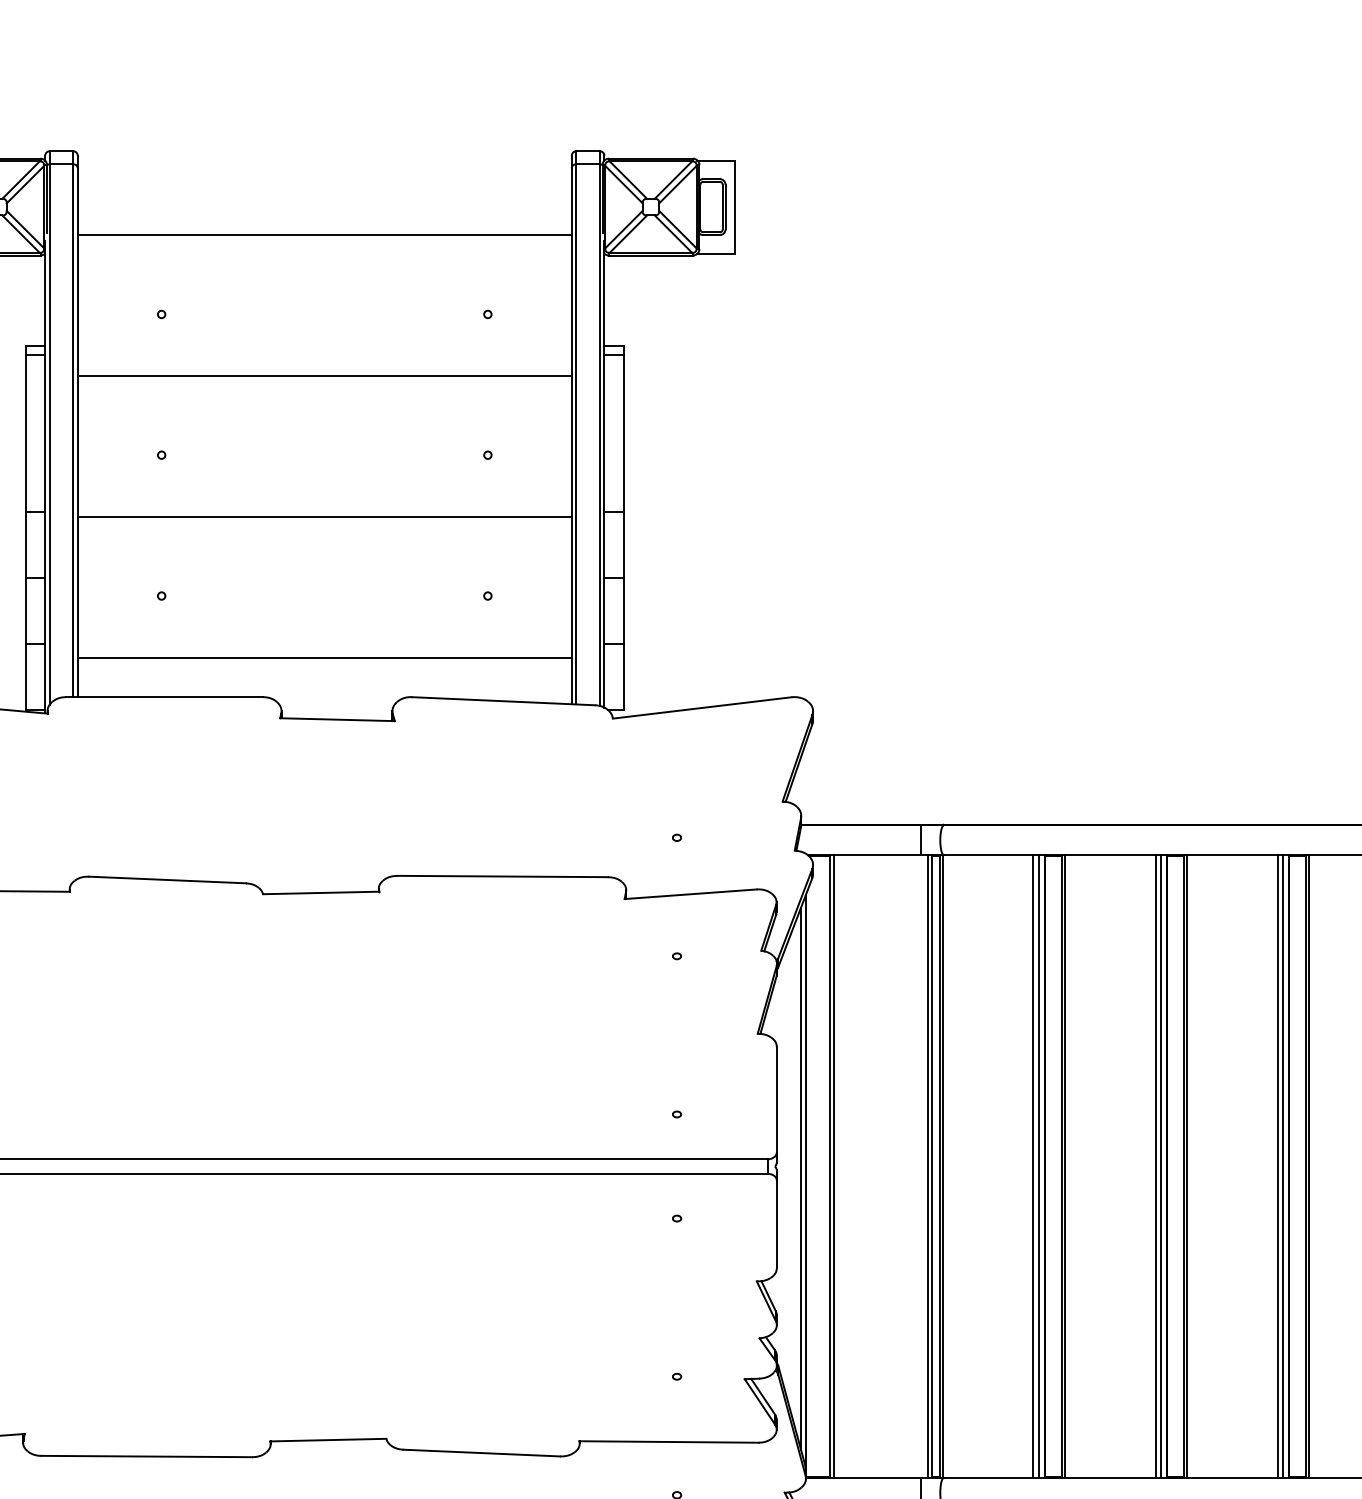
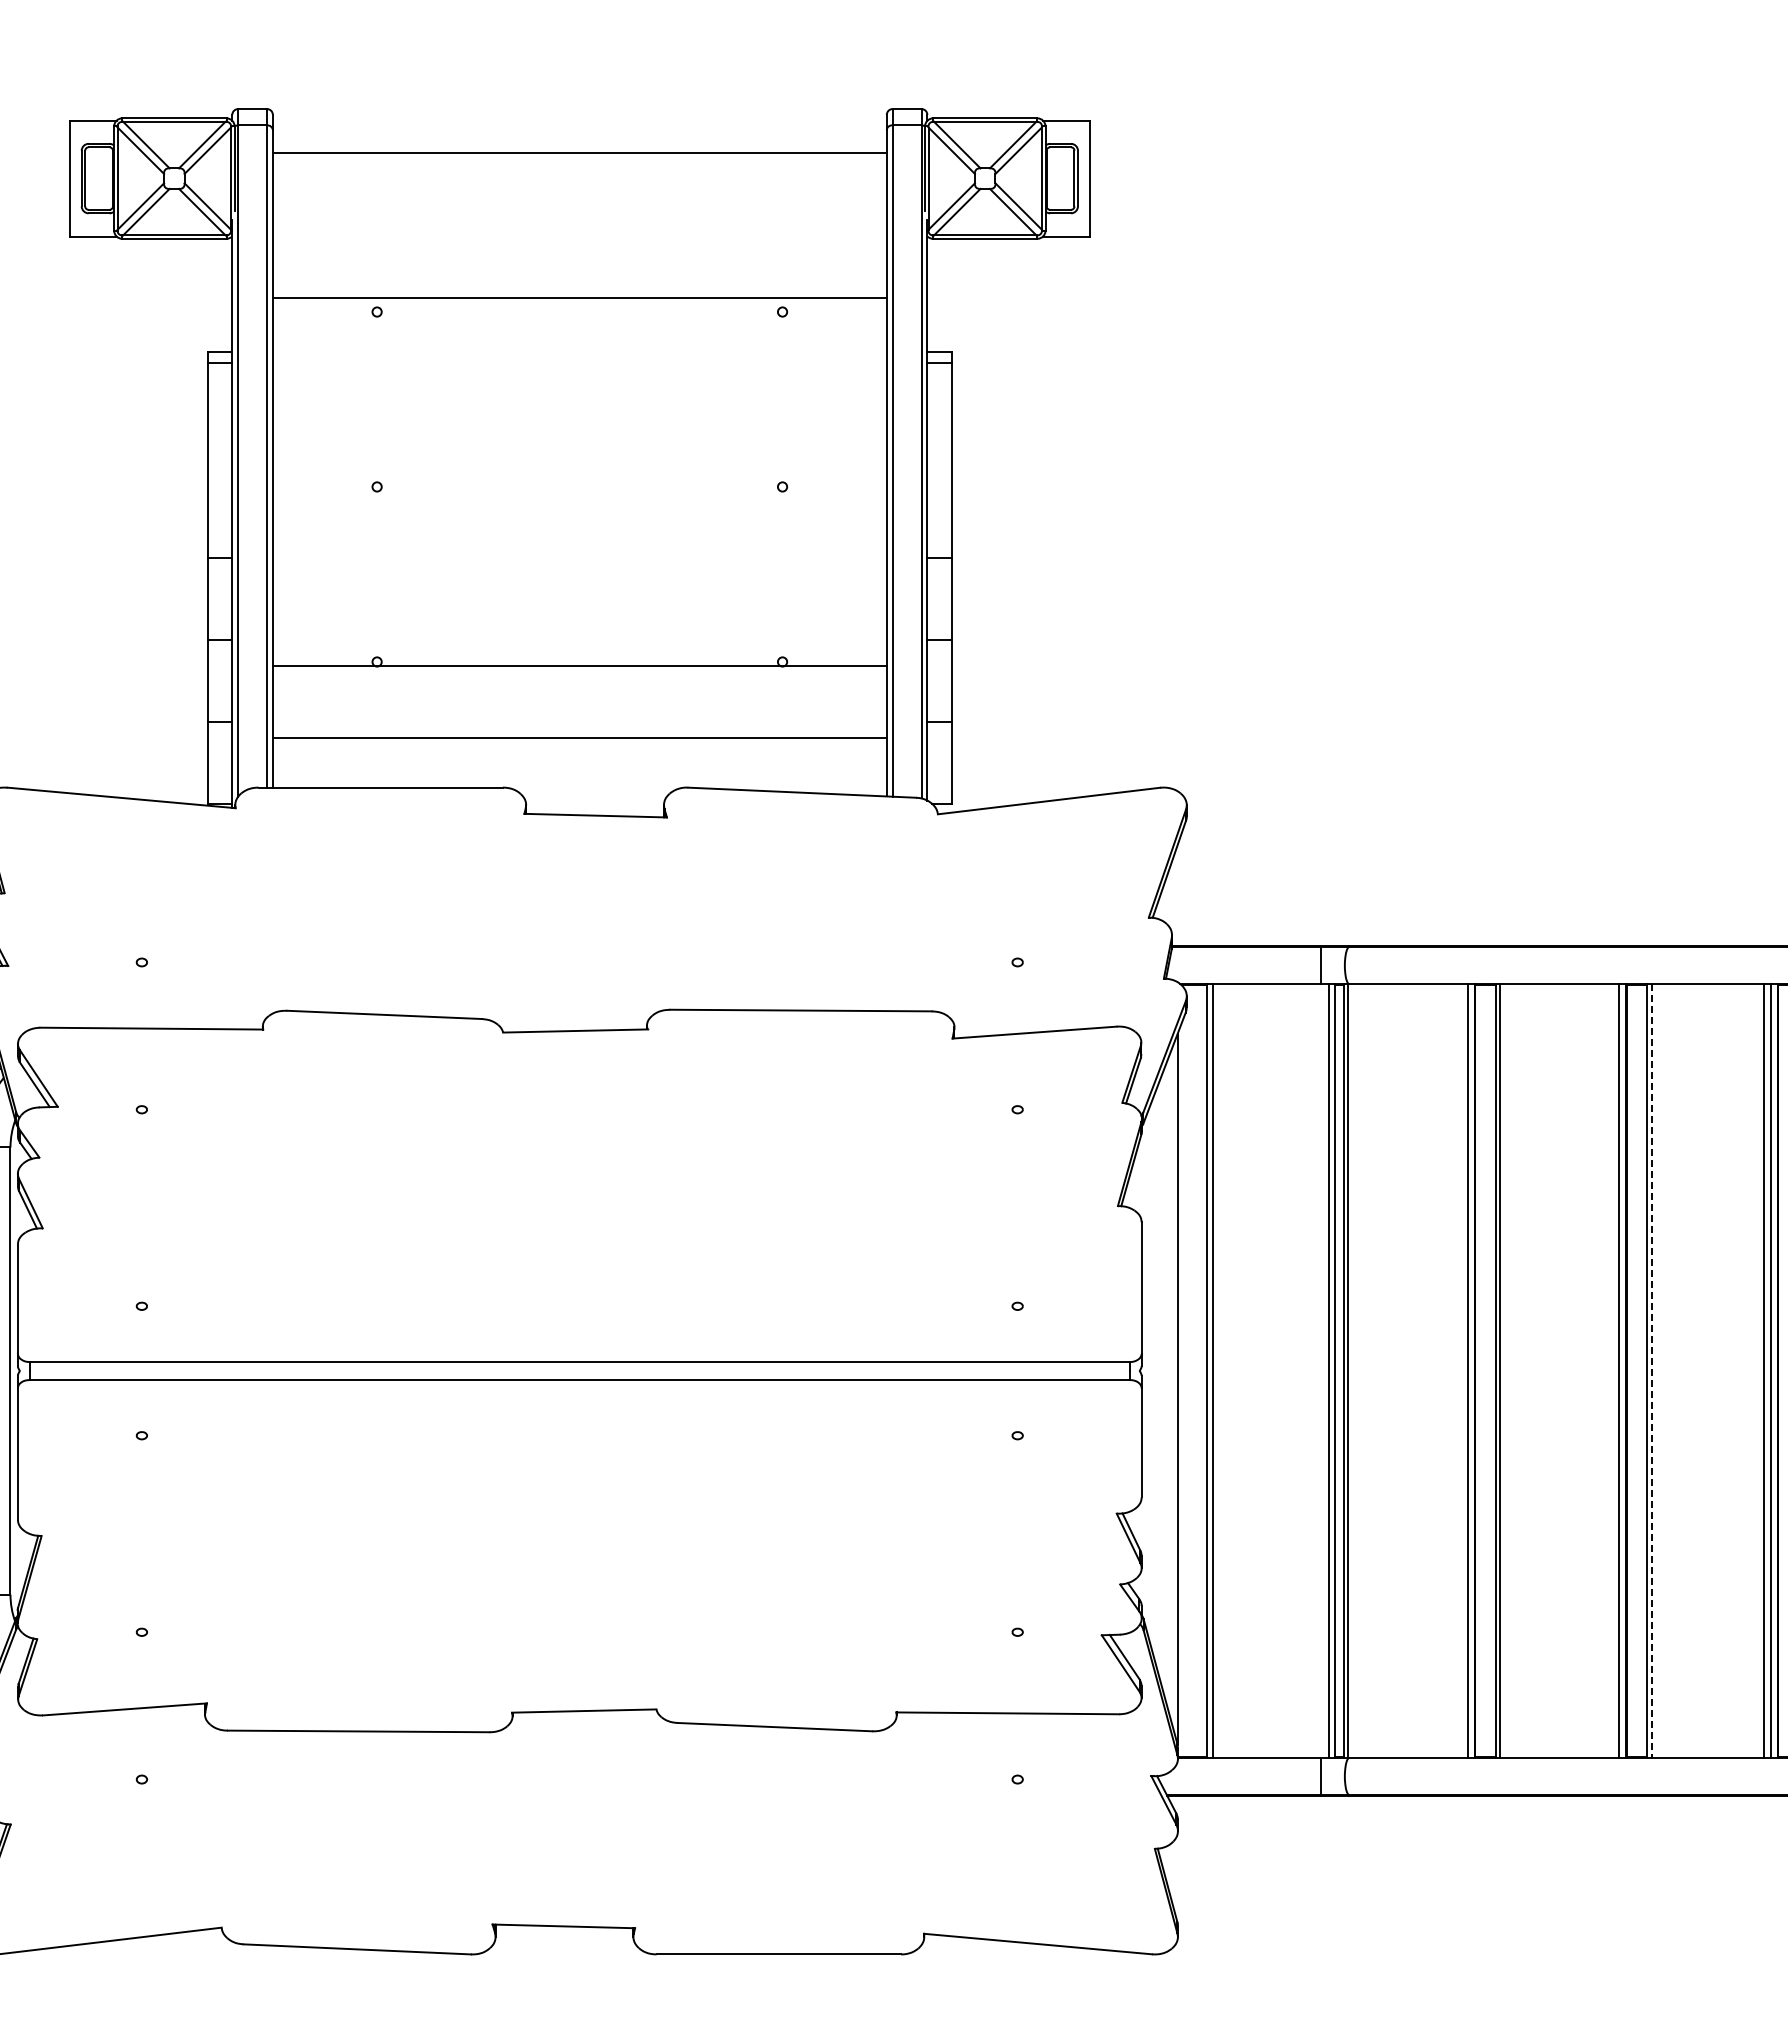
line: (324, 235) -> (579, 152), moved
line: (324, 376) -> (579, 298), moved
line: (324, 516) -> (579, 665), moved
line: (1033, 1166) -> (1460, 1370), removed
line: (1155, 1166) -> (1612, 1370), removed
line: (1187, 1166) -> (1651, 1371), solid -> dashed
line: (800, 1178) -> (1171, 1385), removed

